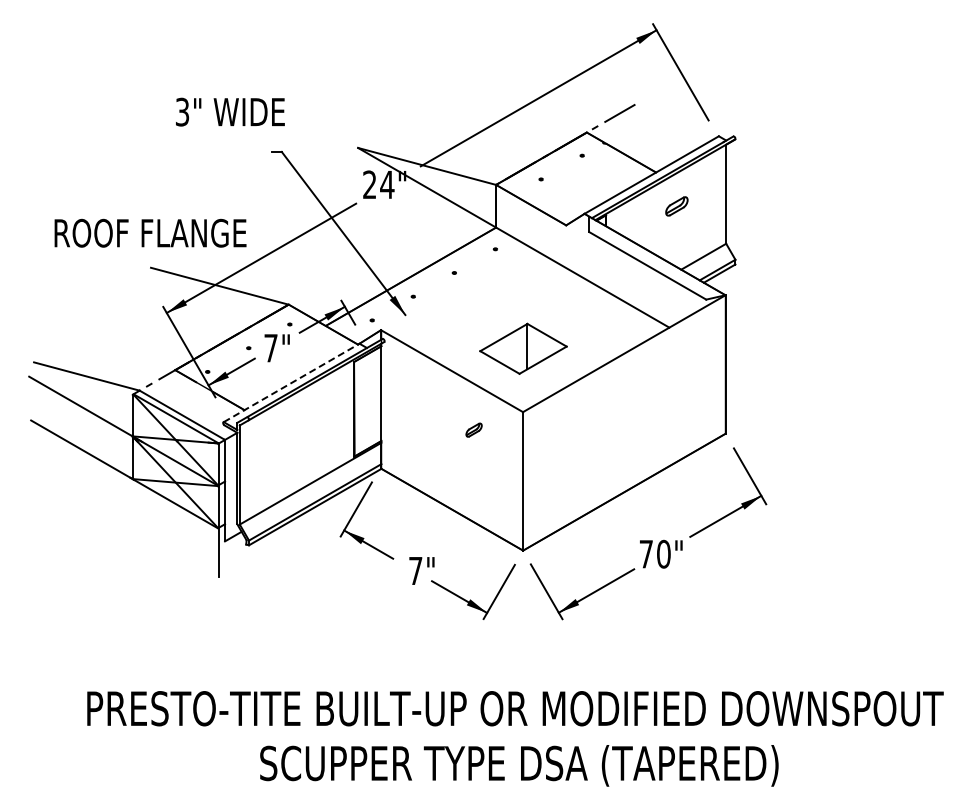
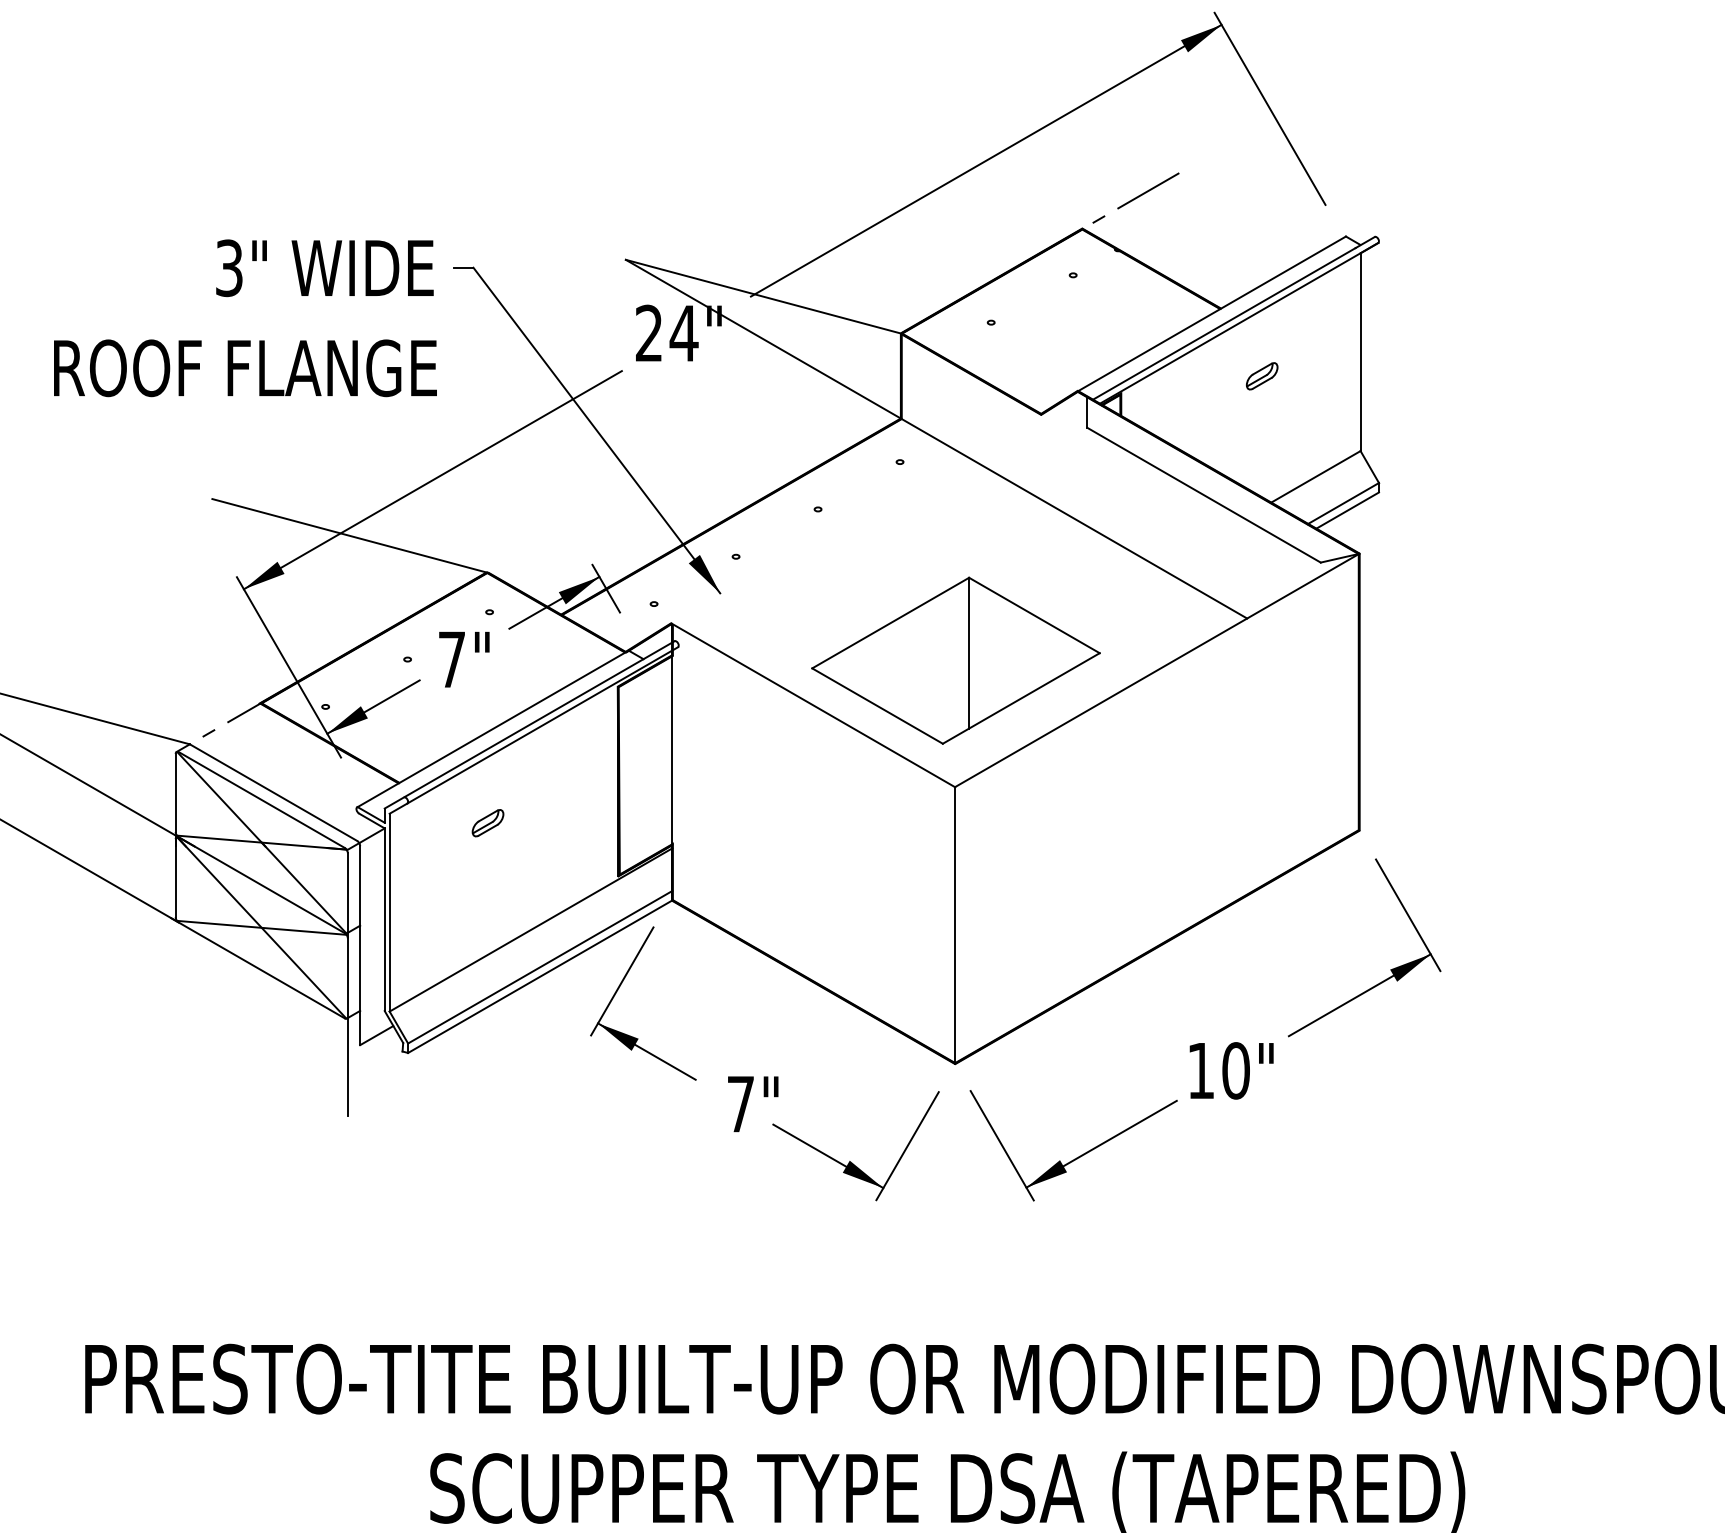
text: (230, 111) -> (325, 266), moved
part: (676, 205) -> (1261, 374), size x0.71
text: (150, 232) -> (245, 366), moved
part: (523, 348) -> (955, 660), size x1.67
line: (292, 382) -> (494, 727), dashed -> solid
part: (473, 429) -> (486, 821), moved
text: (646, 554) -> (1201, 1071), 70" -> 10"

